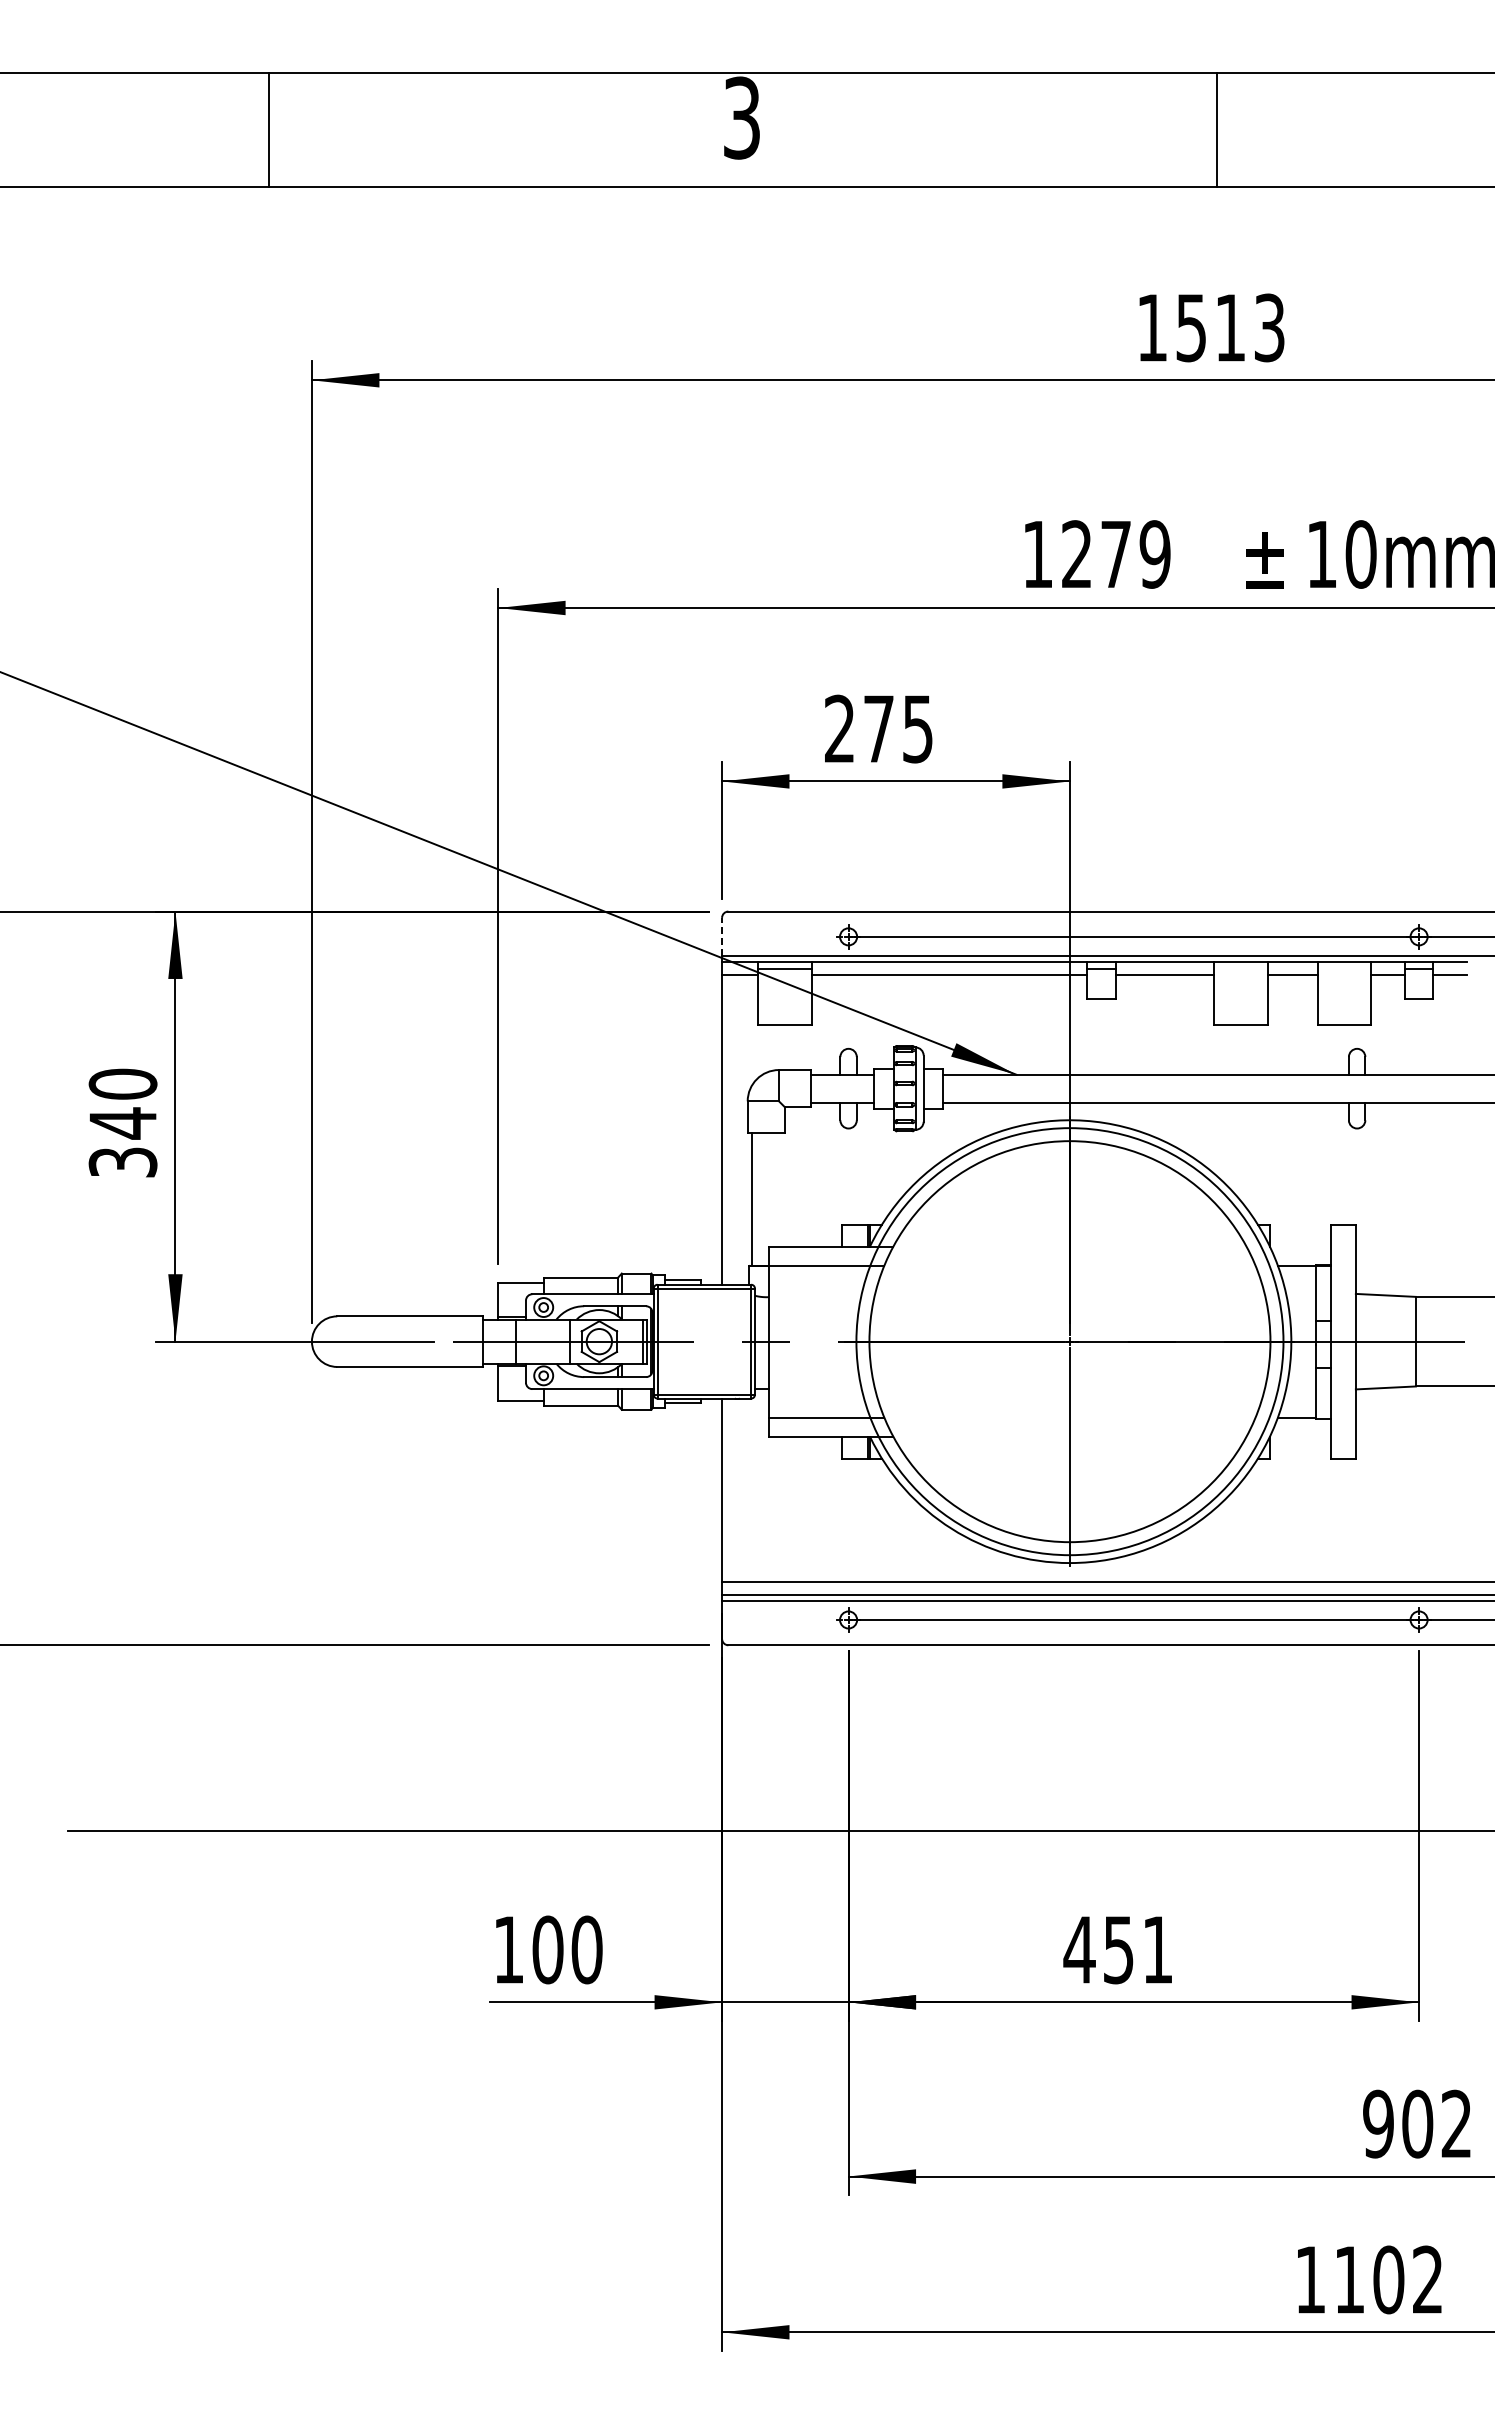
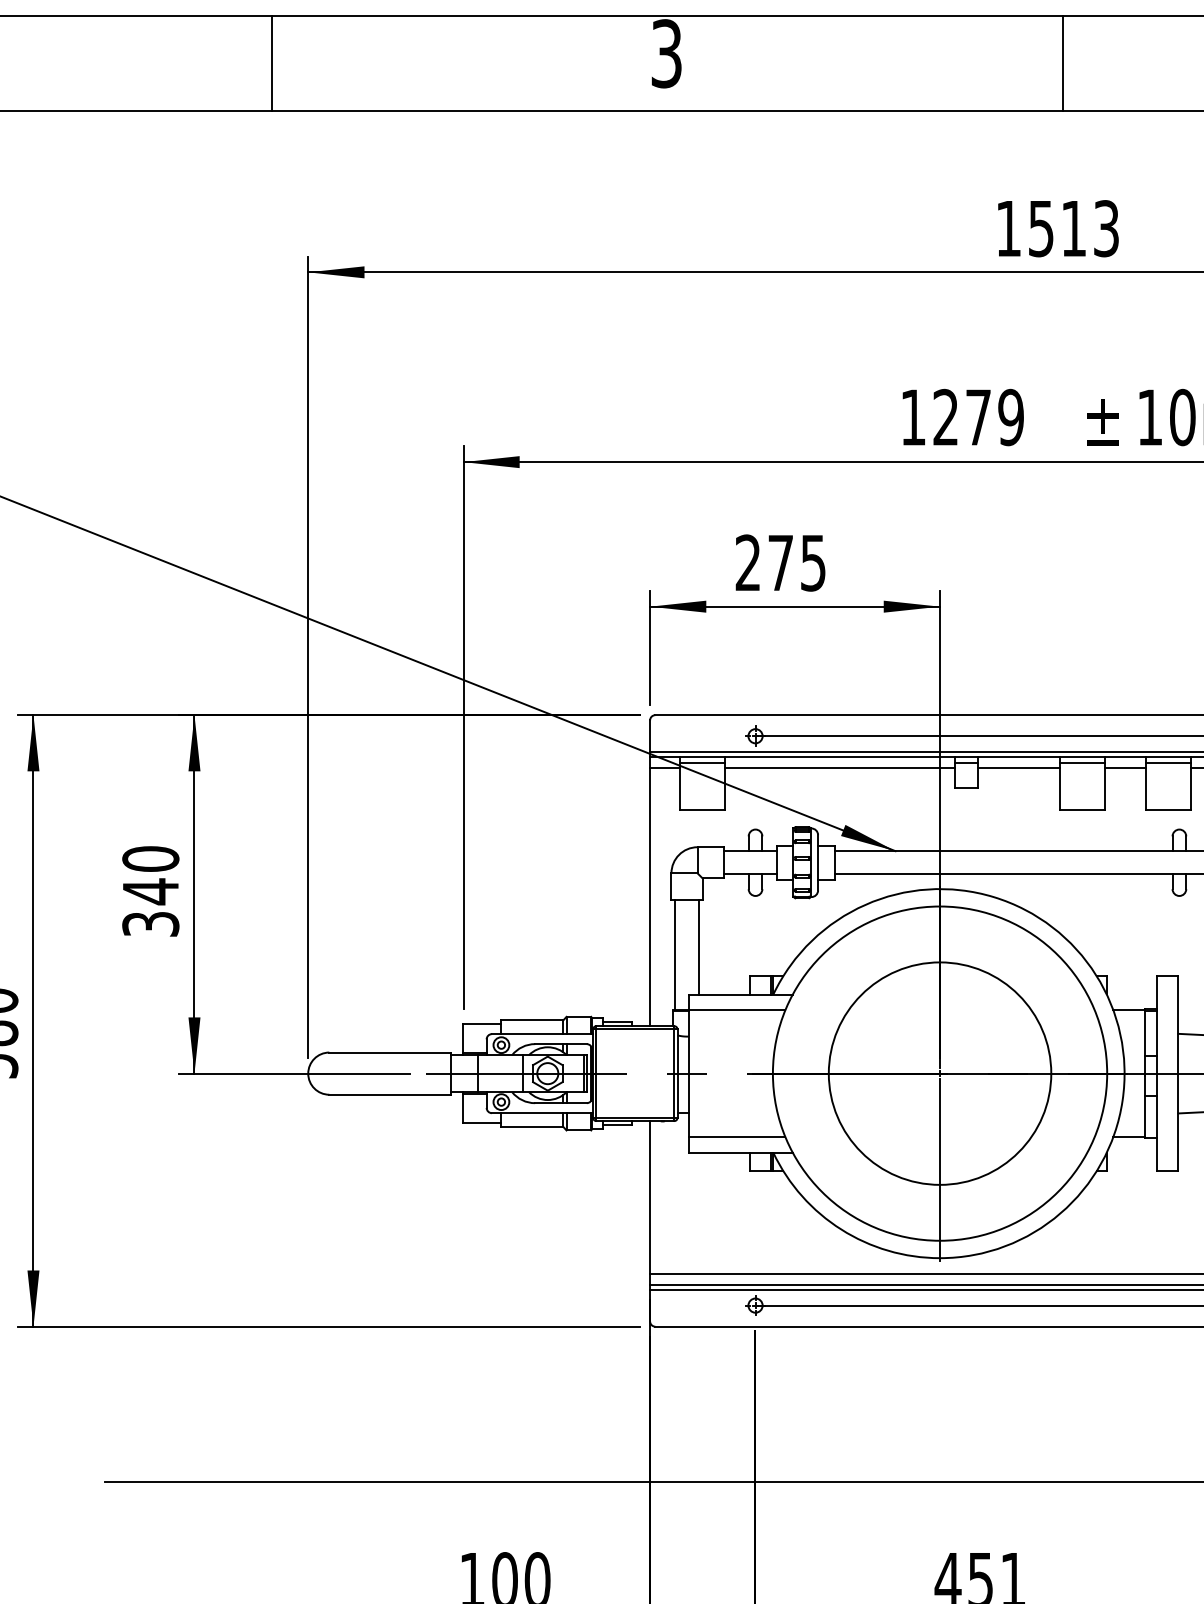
line: (722, 936) -> (650, 735), dashed -> solid
line: (1240, 968) -> (1082, 762), added
line: (1344, 968) -> (1168, 762), added
line: (780, 1189) -> (698, 946), added
circle: (1069, 1341) -> (939, 1073), size x0.62

